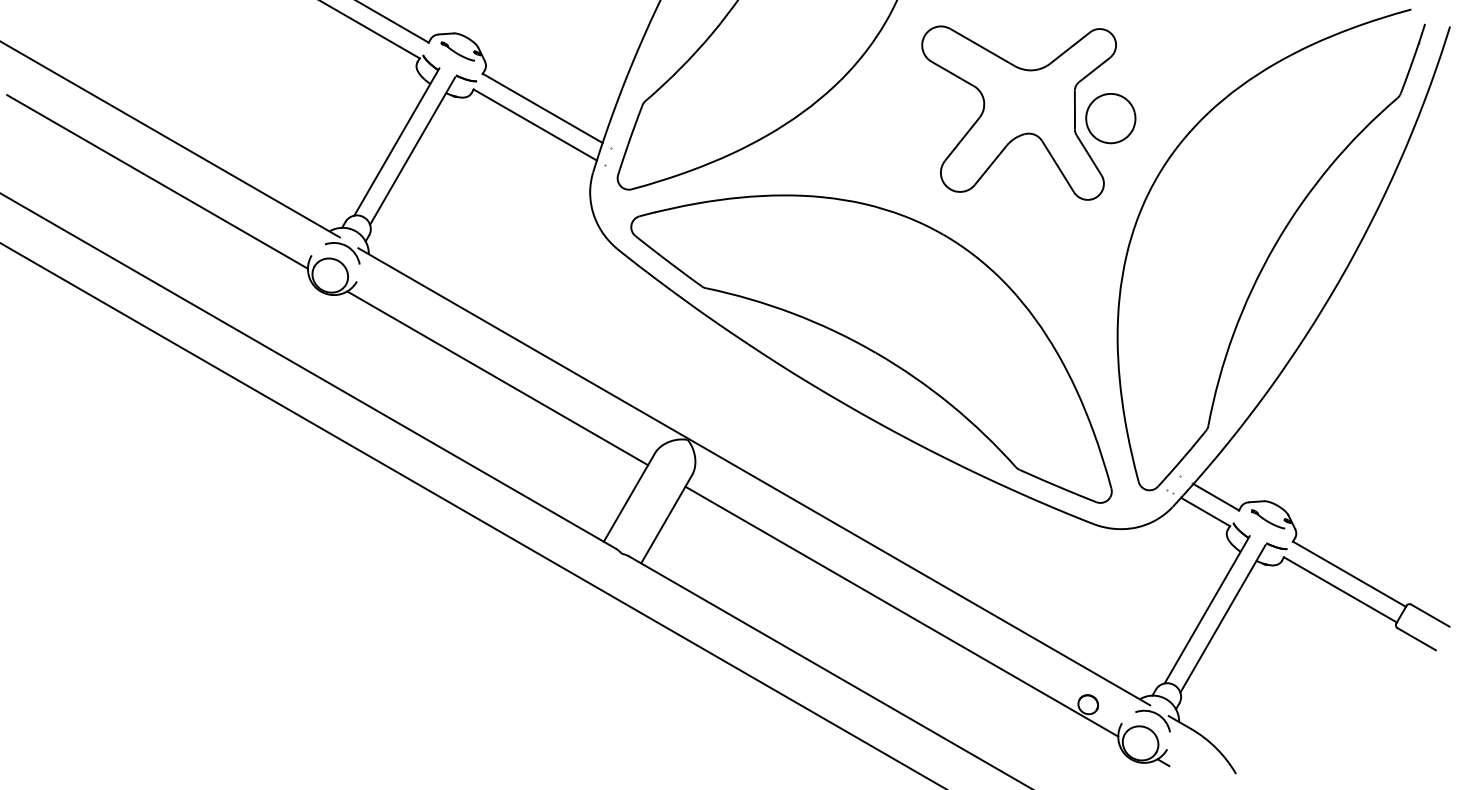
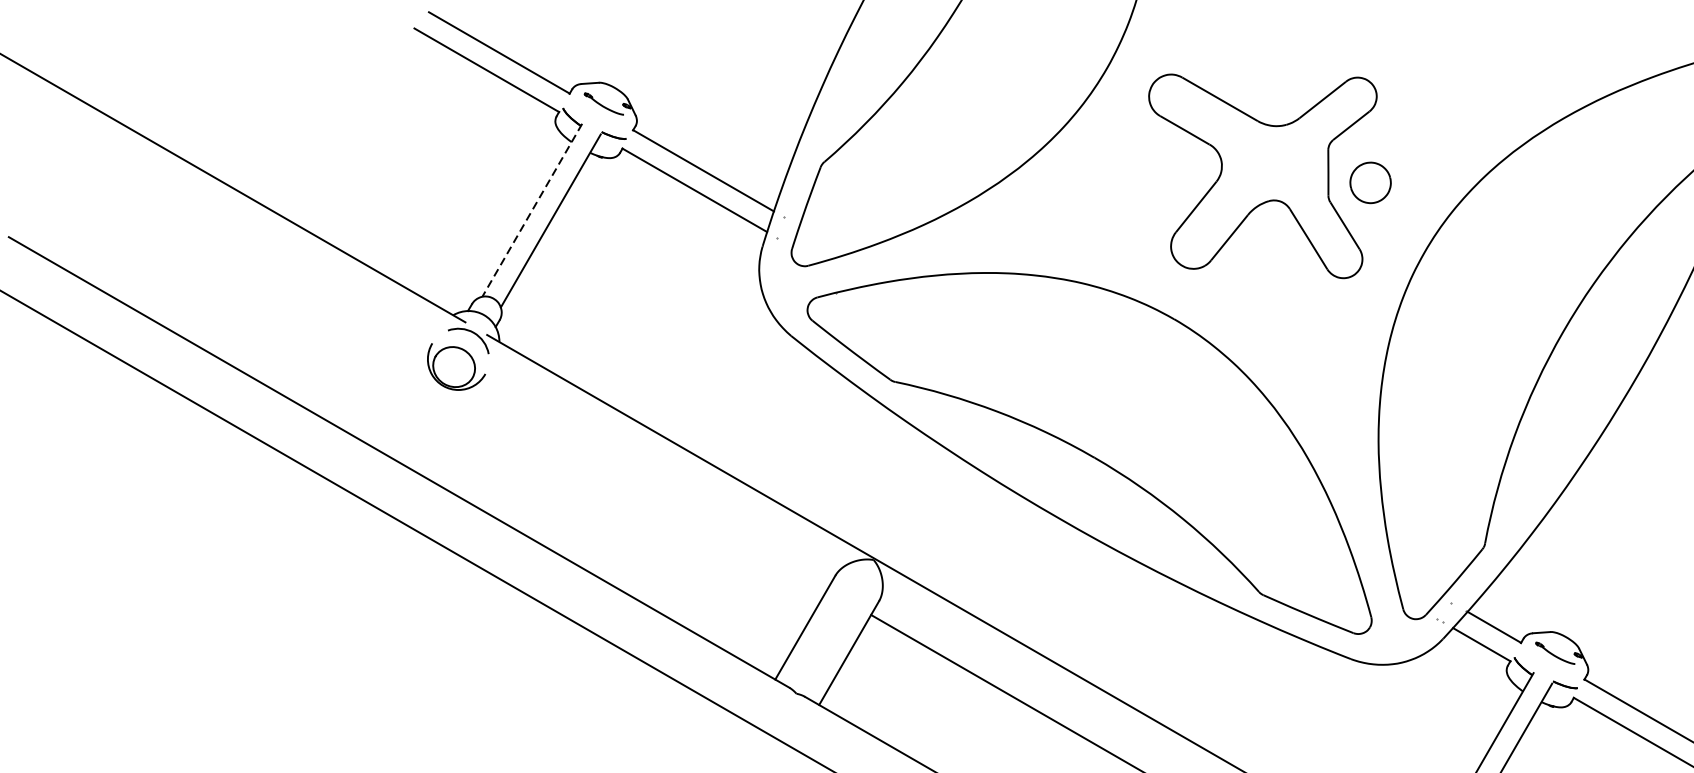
part: (1110, 118) -> (1370, 182), size x0.7
line: (396, 142) -> (531, 210), solid -> dashed
line: (157, 181) -> (251, 256), removed
line: (497, 378) -> (650, 487), removed

